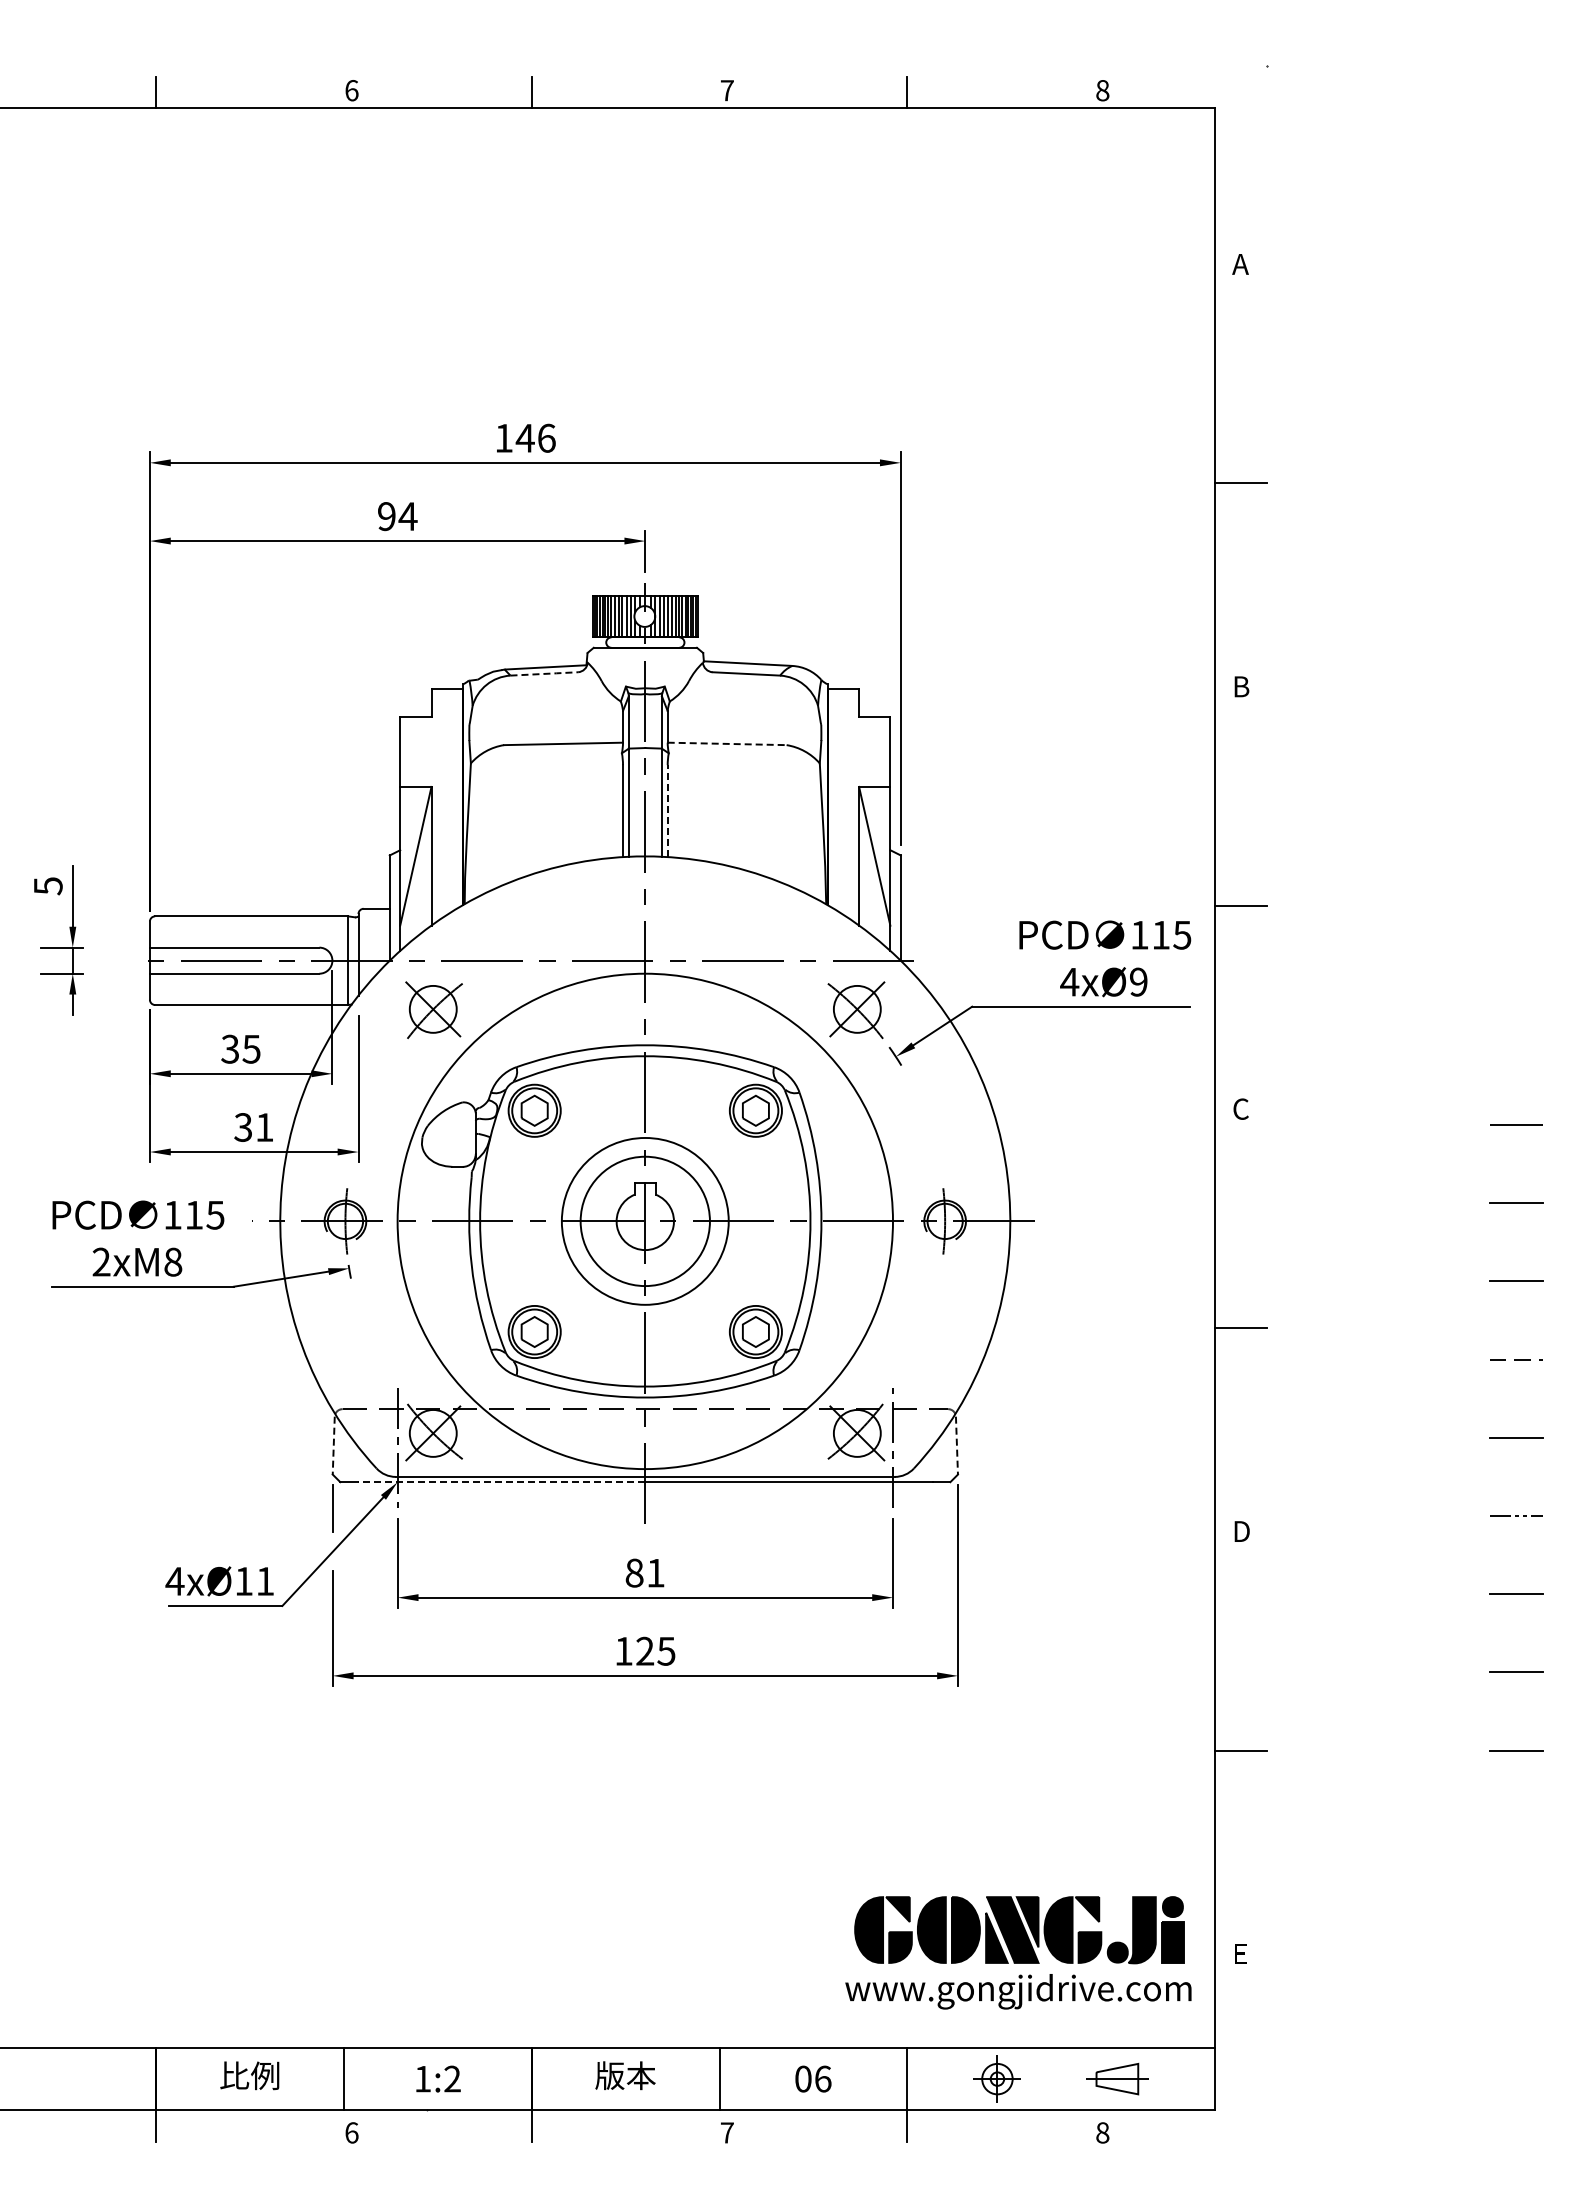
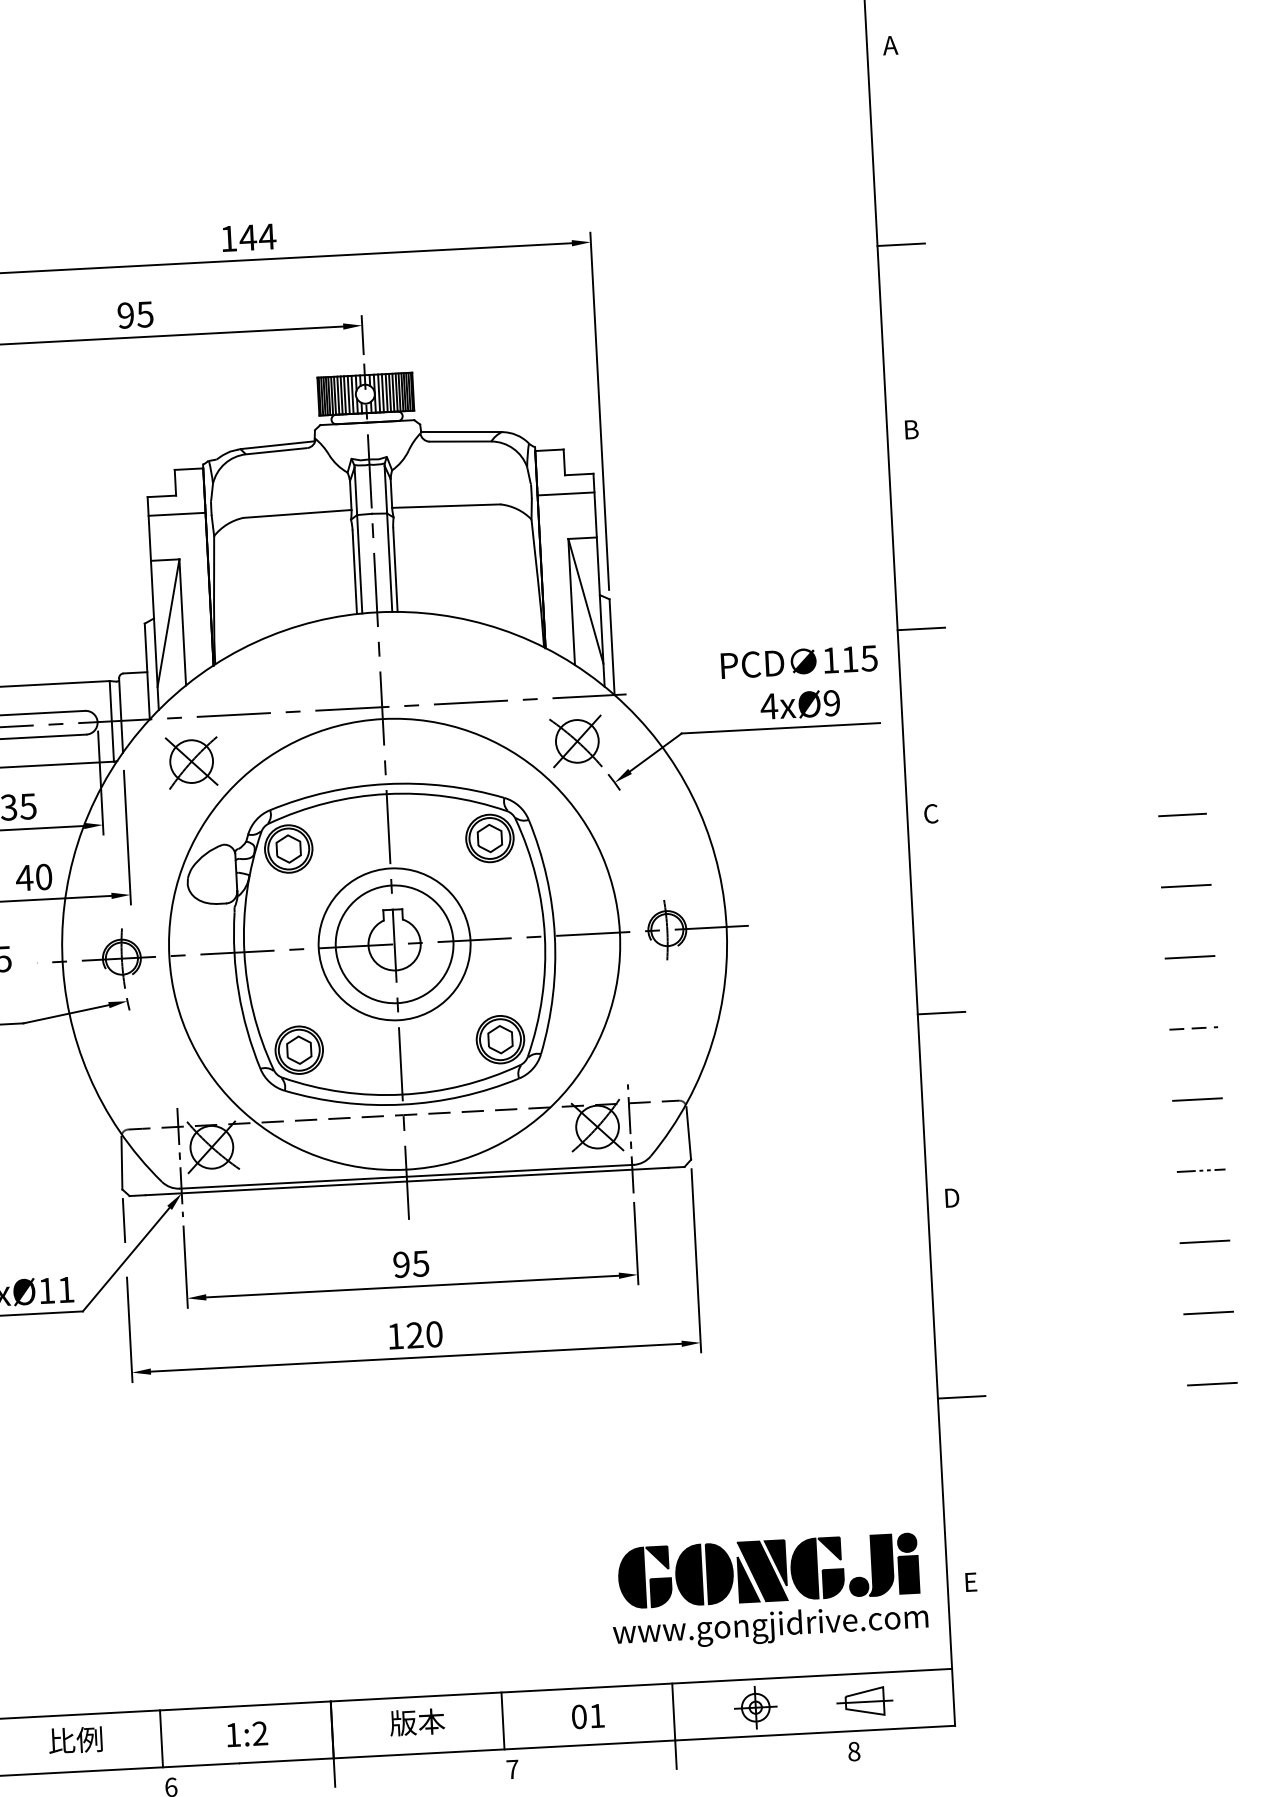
text: (546, 437) -> (267, 236), 146 -> 144
text: (407, 516) -> (144, 314), 94 -> 95
line: (544, 673) -> (276, 450), dashed -> solid
line: (431, 737) -> (177, 514), added
line: (858, 737) -> (565, 494), added
line: (727, 743) -> (446, 505), dashed -> solid
line: (667, 811) -> (395, 570), dashed -> solid
text: (253, 1127) -> (33, 877), 31 -> 40
line: (333, 1445) -> (121, 1163), dashed -> solid
line: (956, 1445) -> (688, 1133), dashed -> solid
line: (501, 1482) -> (276, 1188), dashed -> solid
text: (644, 1572) -> (410, 1263), 81 -> 95
text: (666, 1650) -> (434, 1333), 125 -> 120
text: (823, 2078) -> (597, 1715), 06 -> 01

